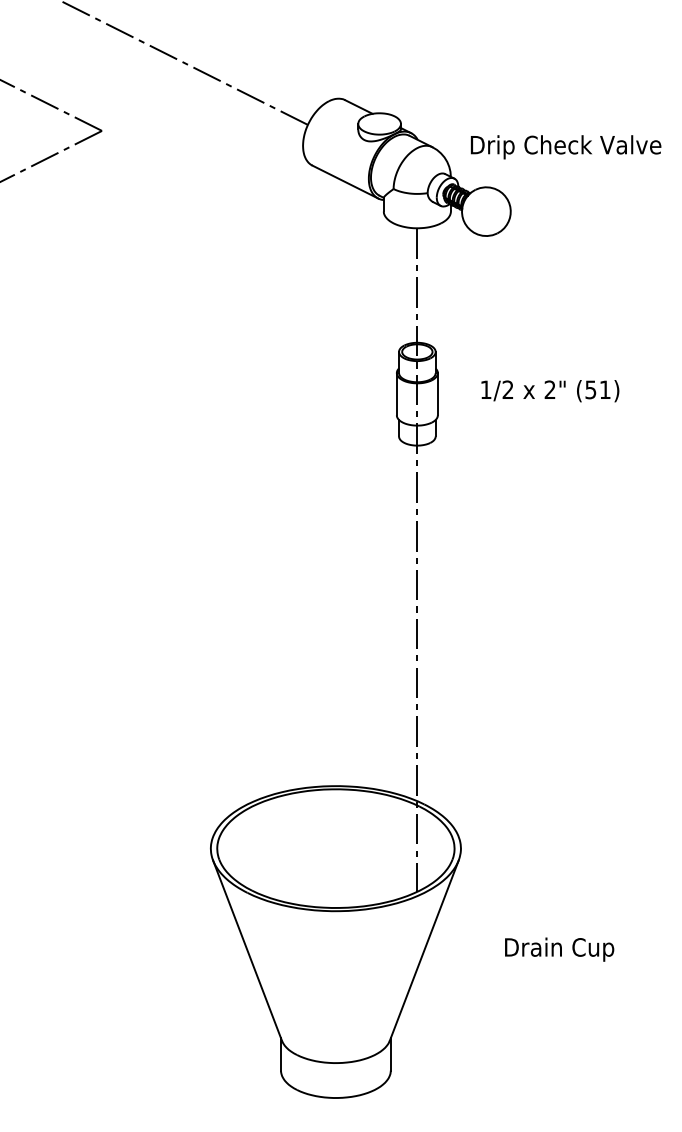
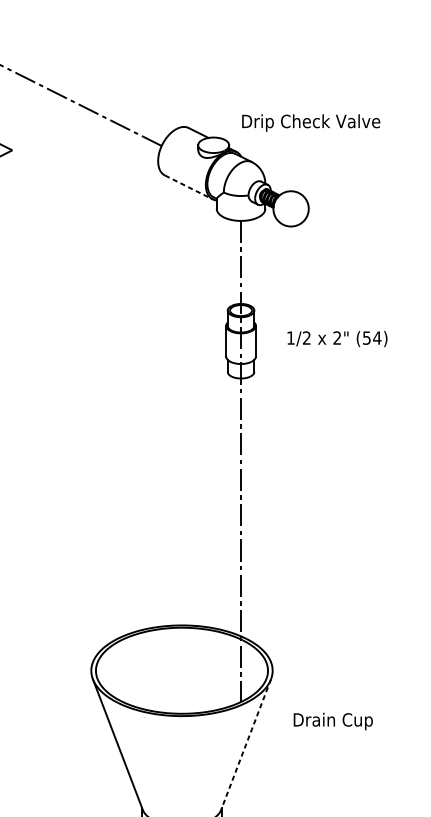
text: (566, 147) -> (311, 123), moved
line: (345, 182) -> (188, 187), solid -> dashed
text: (605, 389) -> (377, 337), (51) -> (54)
text: (559, 949) -> (333, 721), moved
line: (424, 950) -> (246, 744), solid -> dashed

